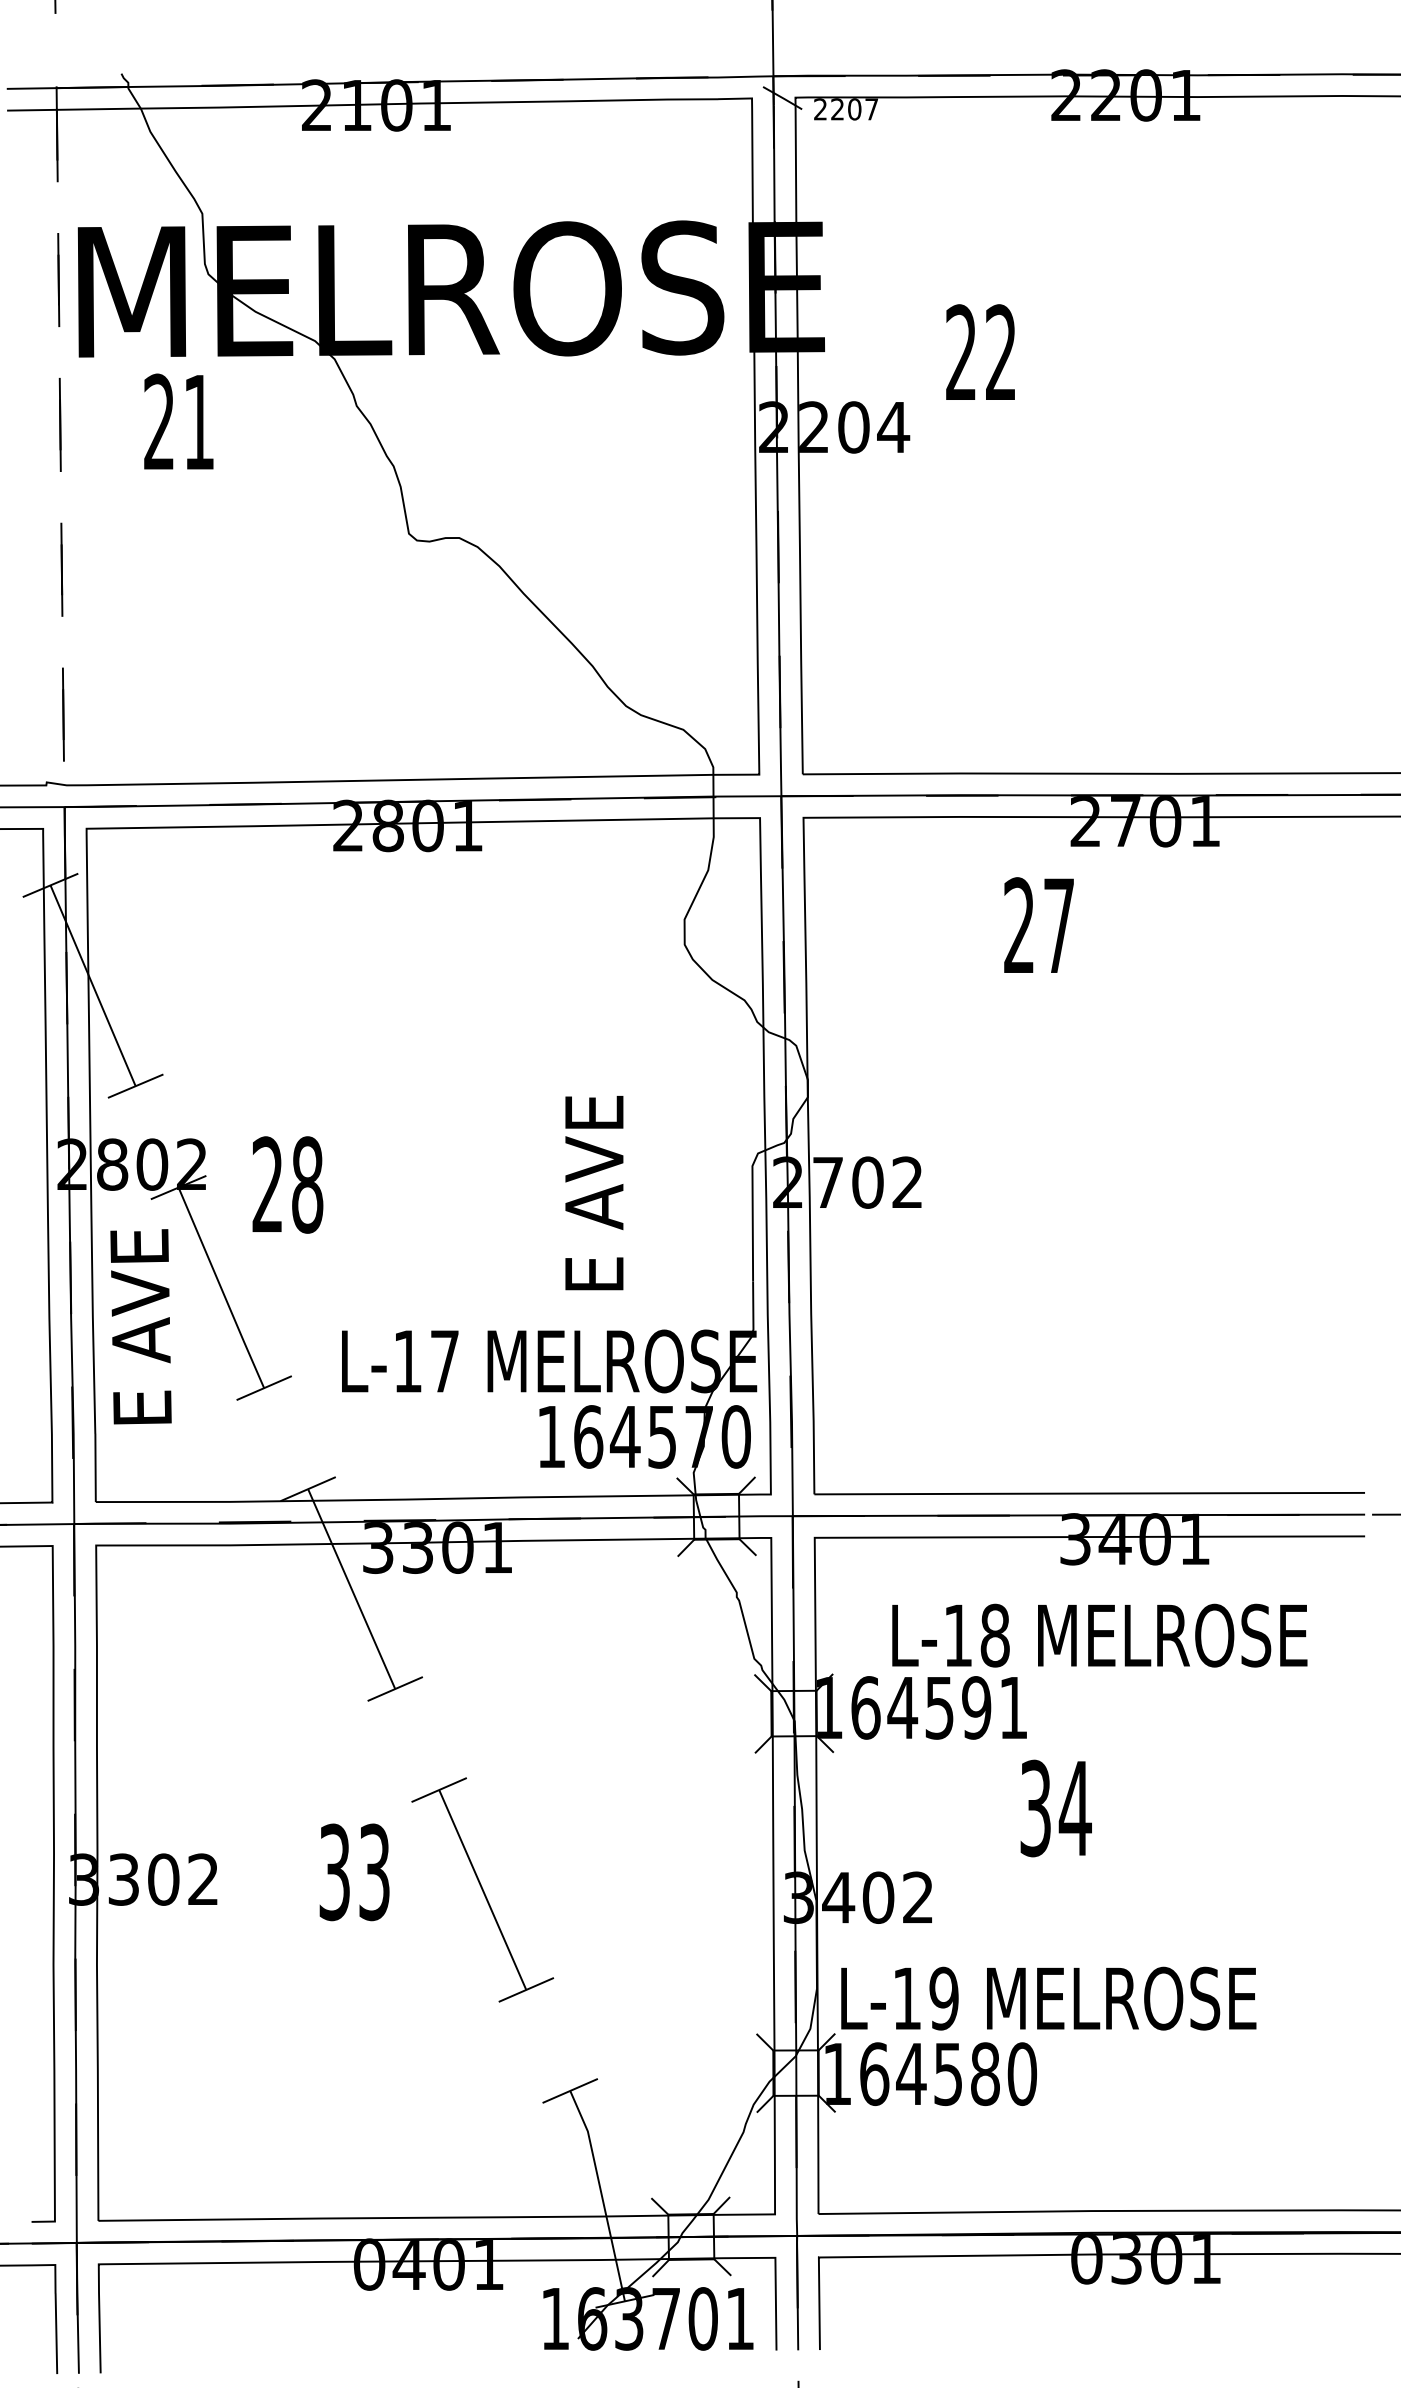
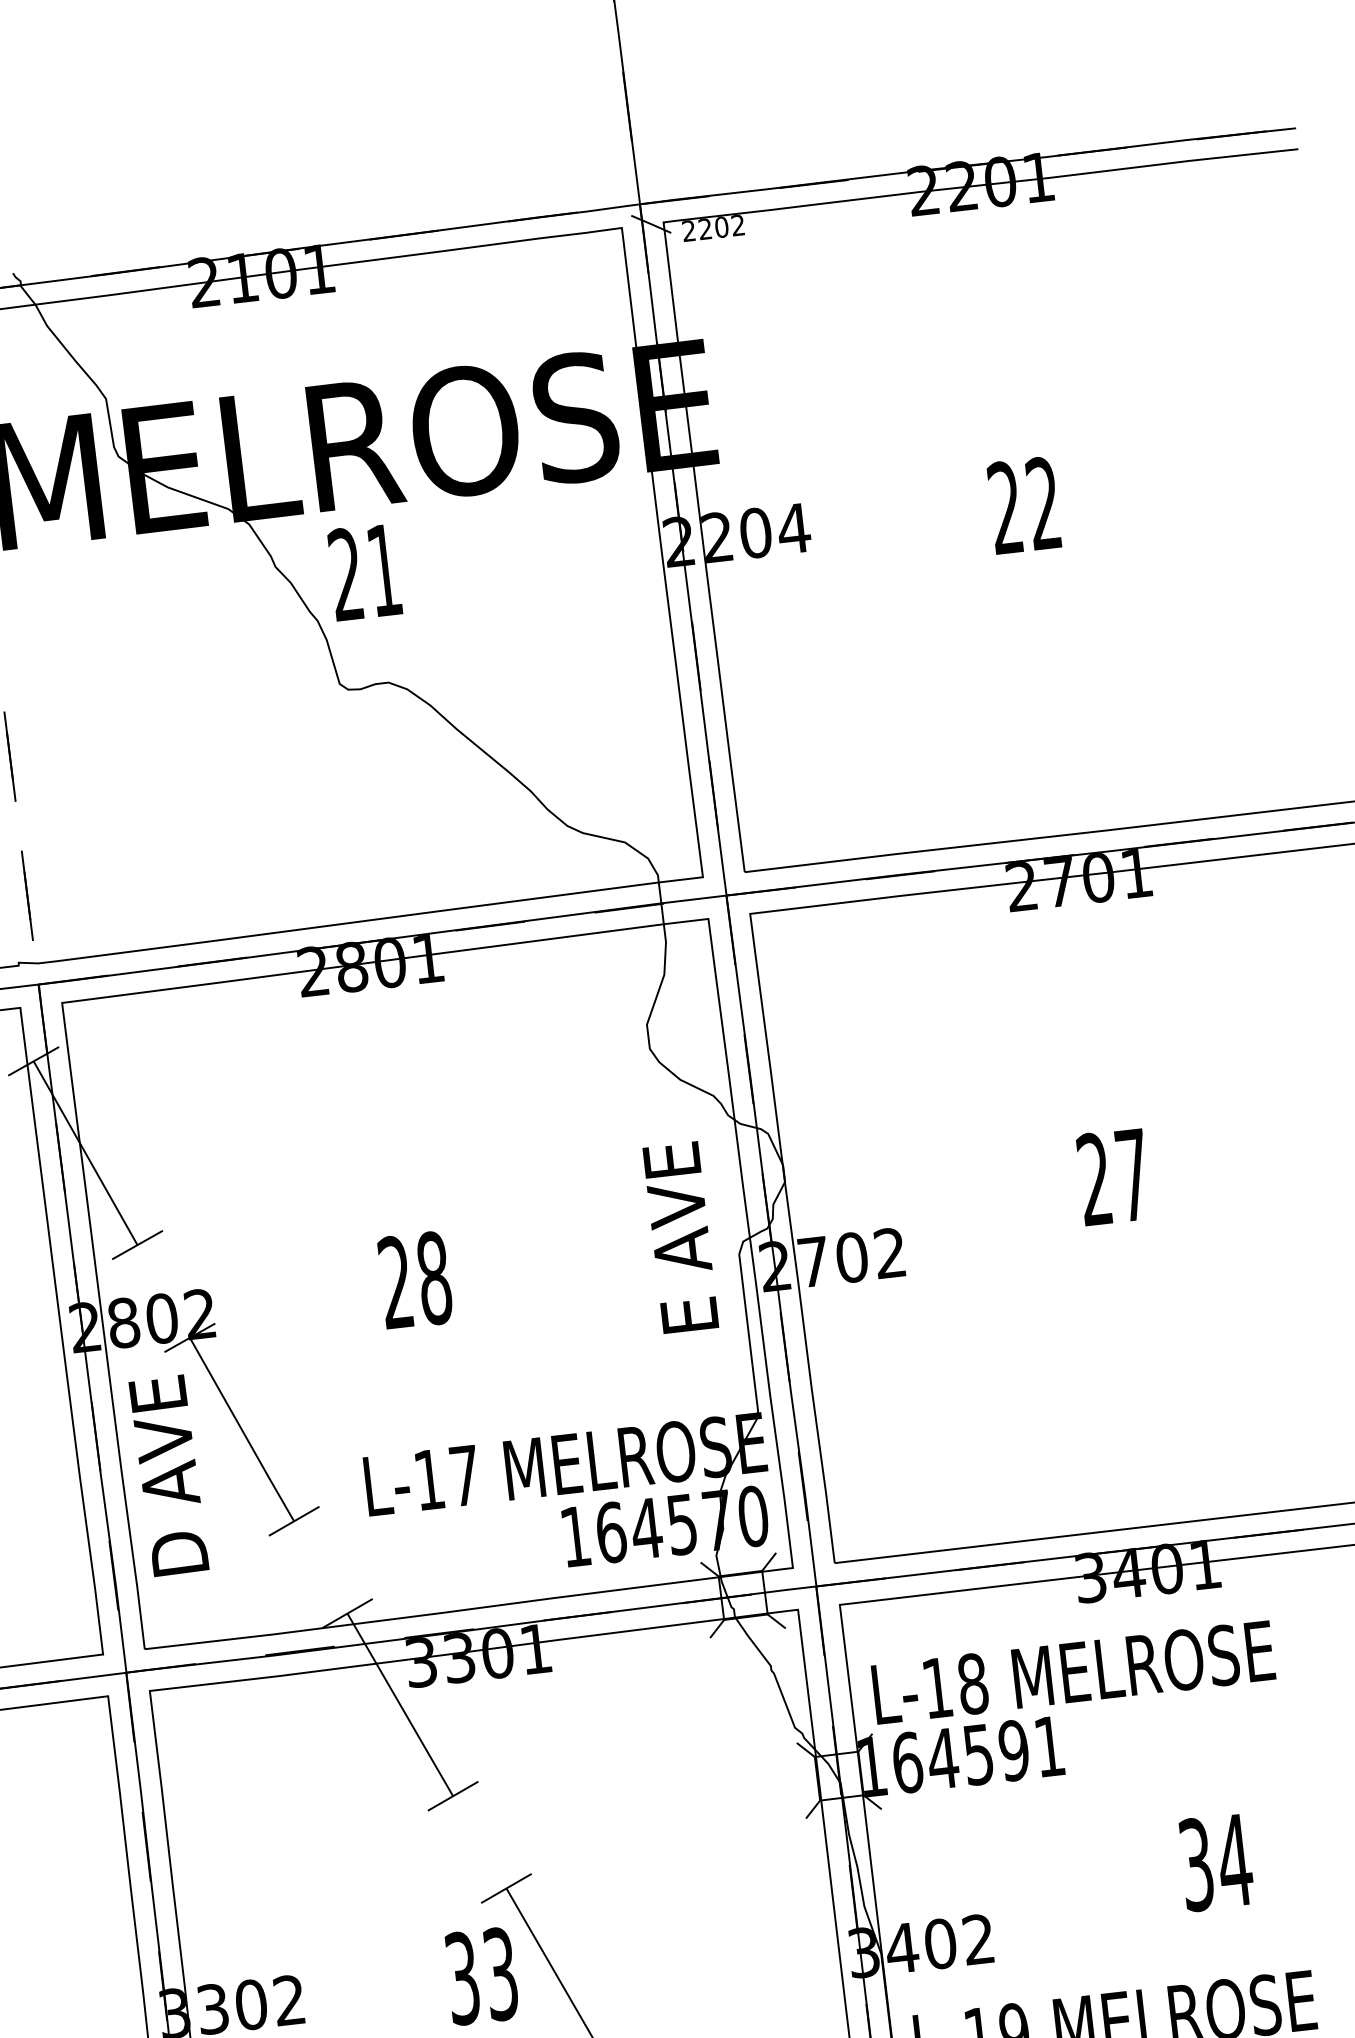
text: (871, 109) -> (737, 225), 2207 -> 2202
text: (980, 351) -> (1023, 504), moved
text: (178, 421) -> (364, 571), moved
text: (1038, 924) -> (1113, 1176), moved
text: (287, 1184) -> (414, 1279), moved
text: (594, 1193) -> (680, 1237), moved
text: (140, 1326) -> (168, 1475), E AVE -> D AVE
text: (1099, 1635) -> (1073, 1672), moved
text: (1055, 1808) -> (1215, 1862), moved
text: (354, 1872) -> (481, 1976), moved

